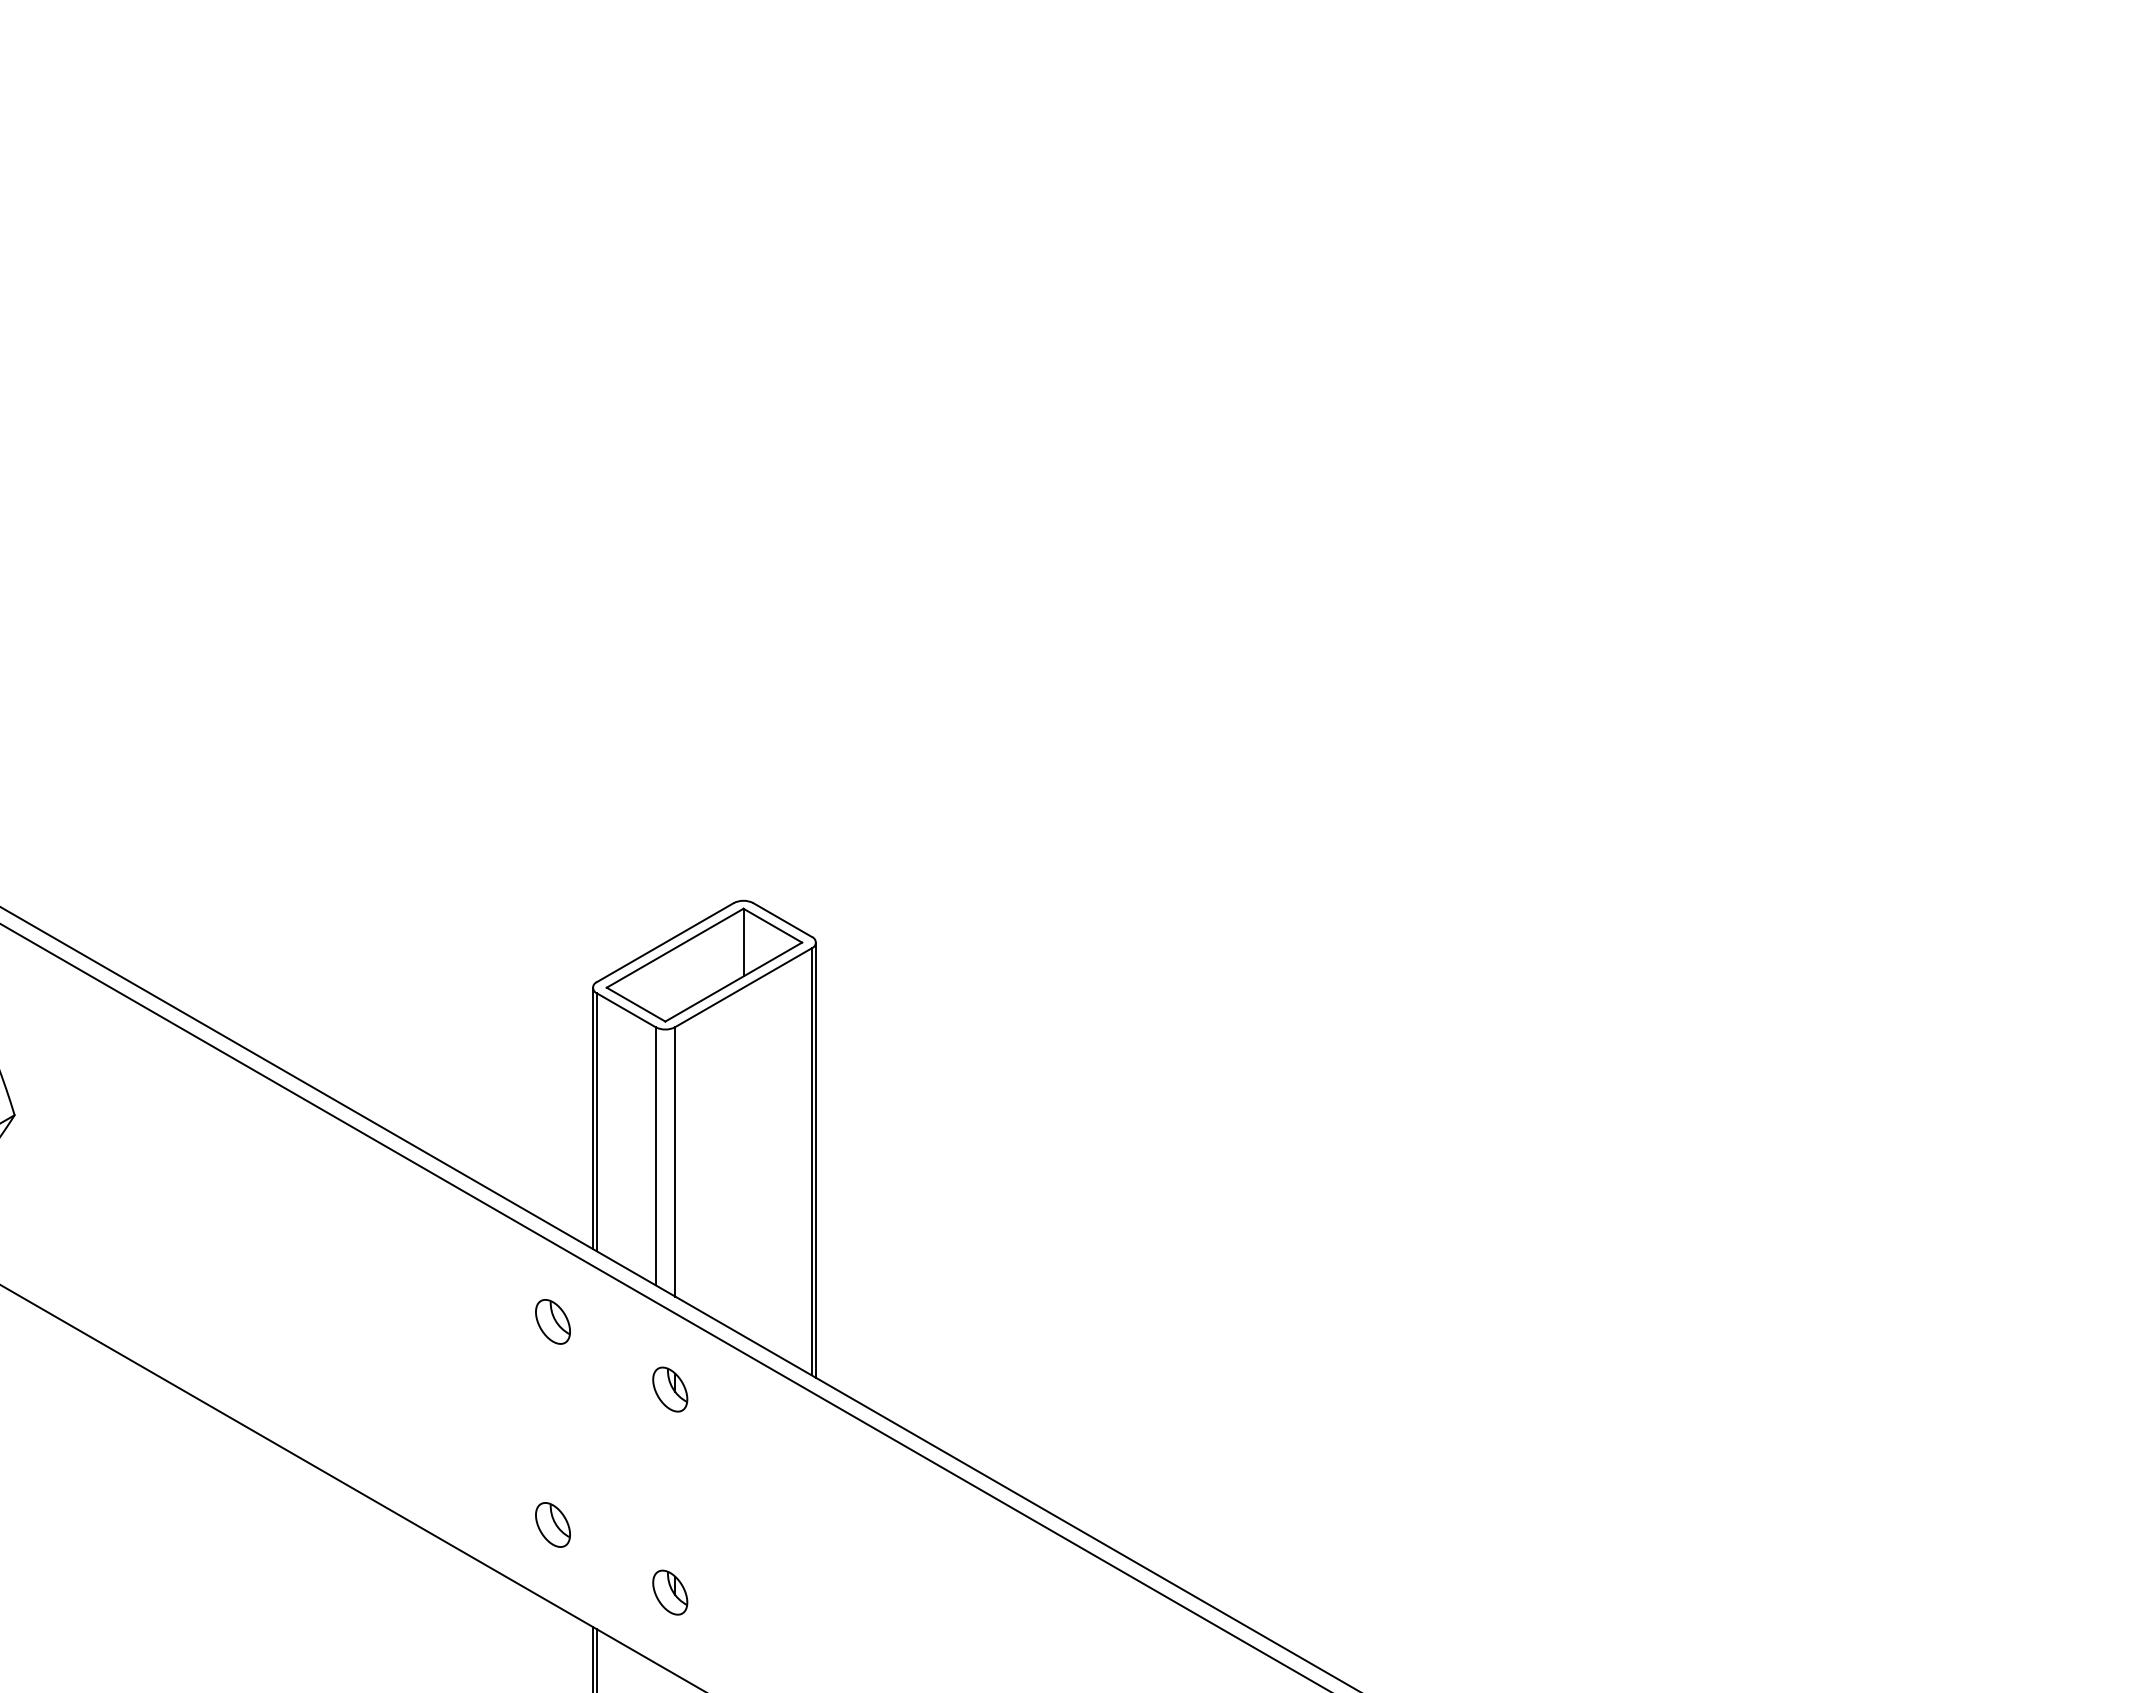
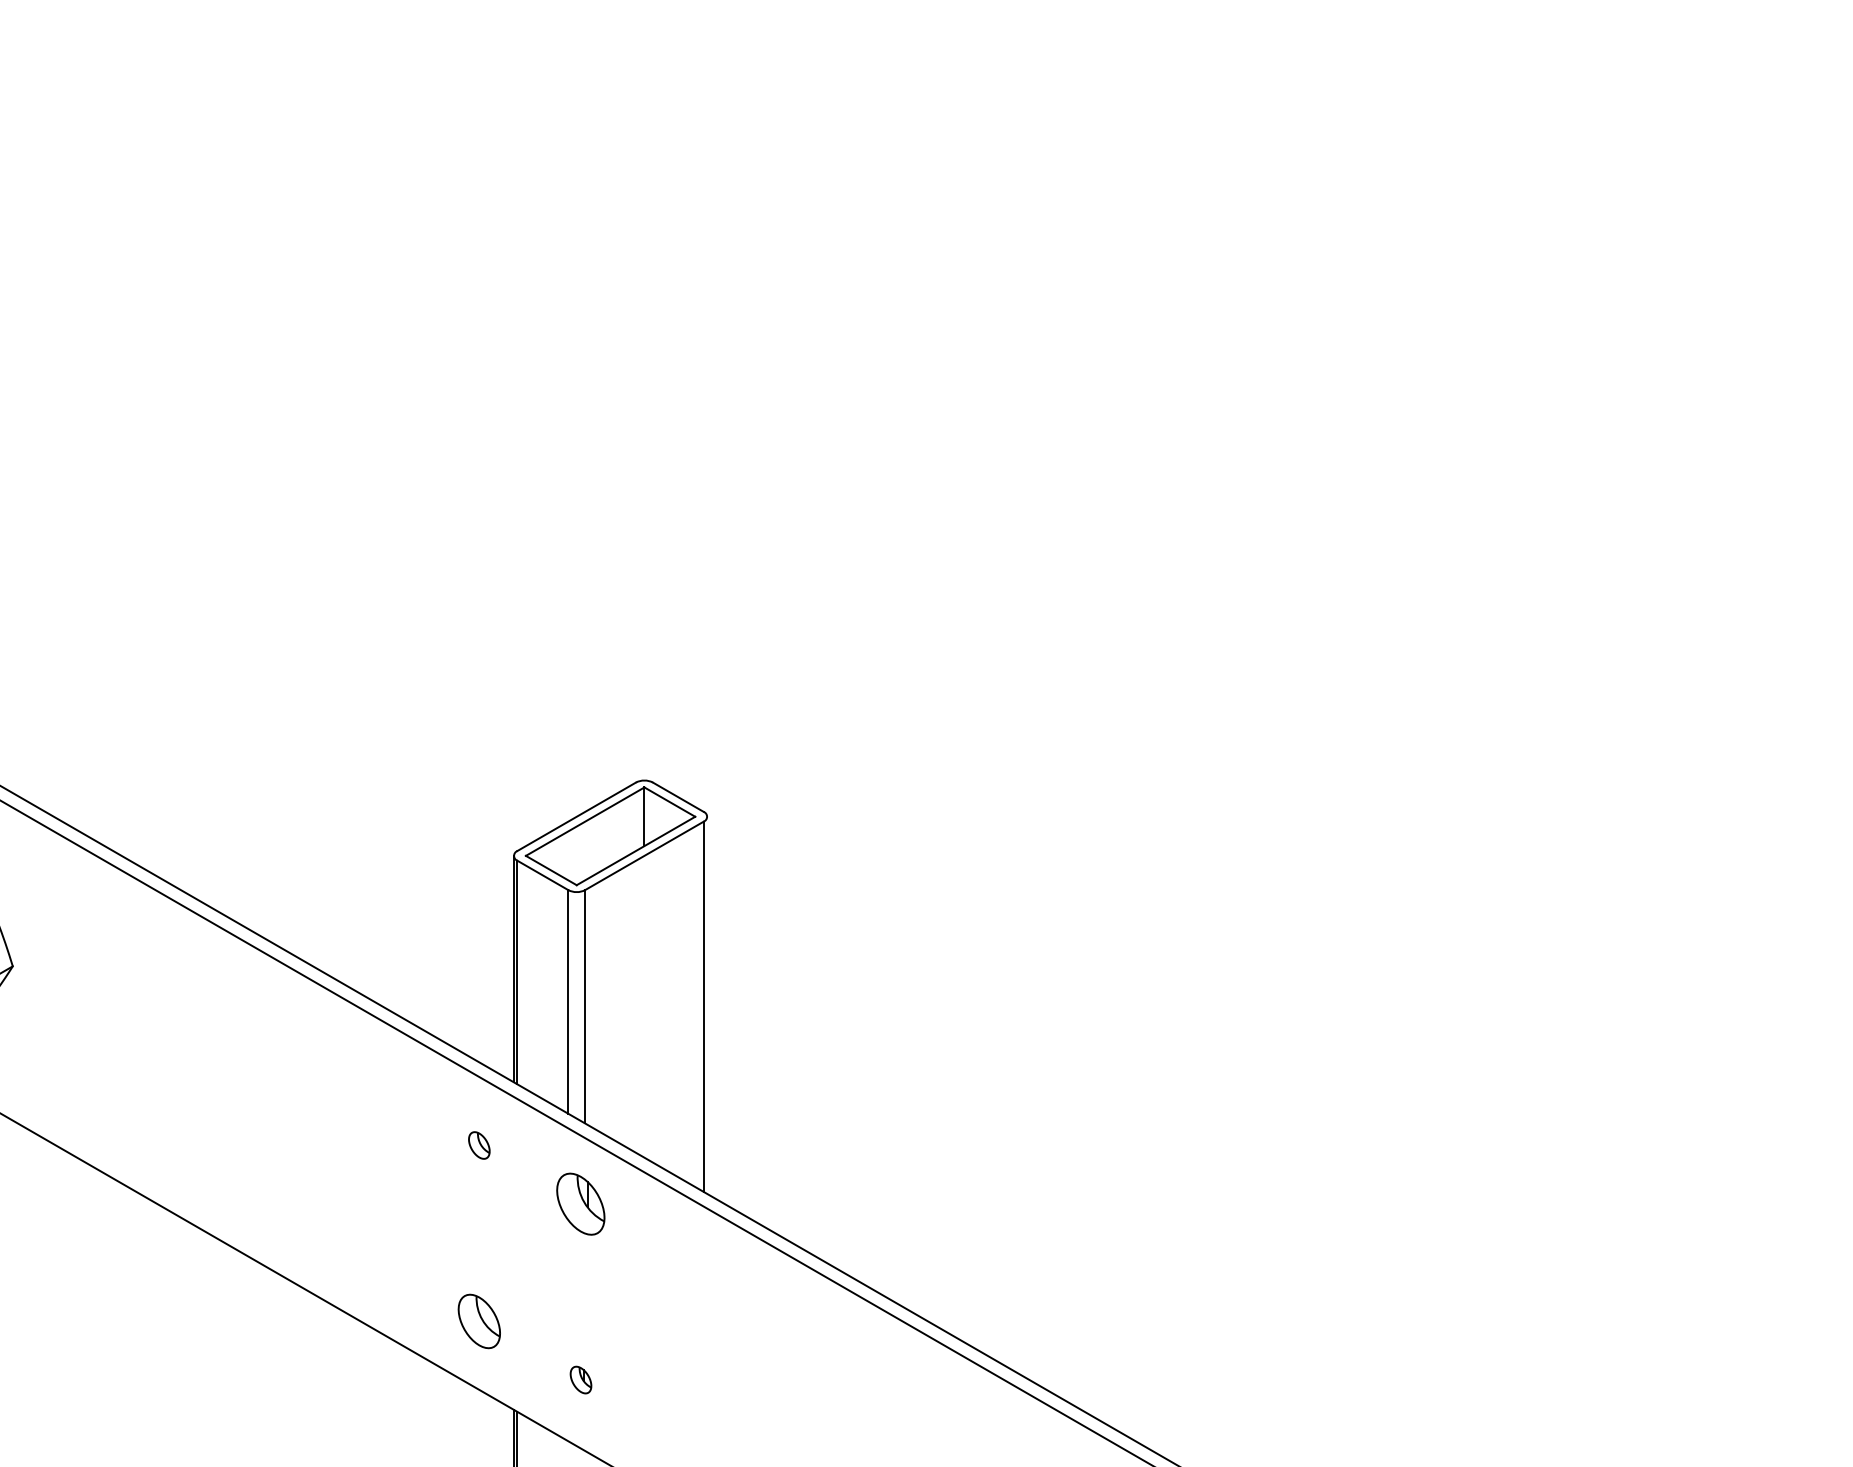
line: (815, 1159) -> (706, 1004), removed
part: (552, 1321) -> (478, 1145), size x0.7
part: (670, 1389) -> (581, 1204), size x1.6
part: (552, 1524) -> (478, 1321), size x1.4
part: (670, 1592) -> (581, 1379), size x0.7

